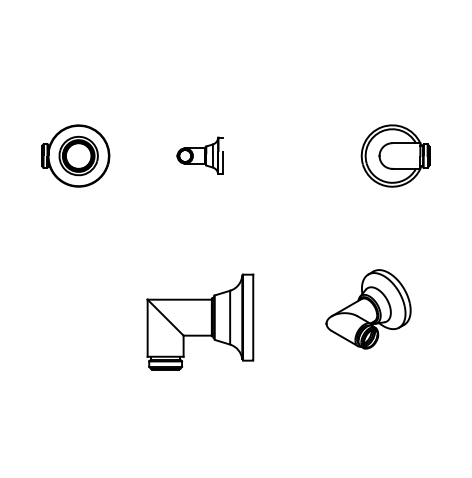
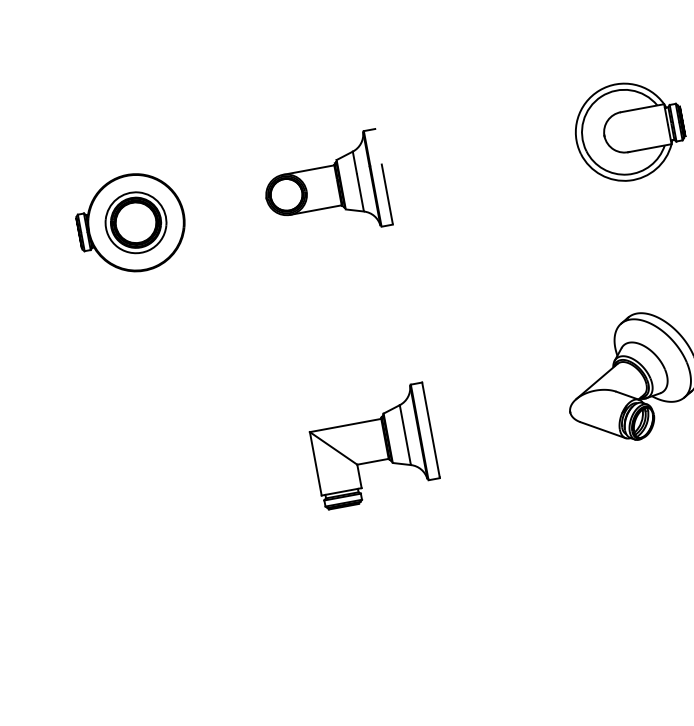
part: (199, 155) -> (323, 187), size x1.67
part: (199, 321) -> (371, 445), size x0.71

